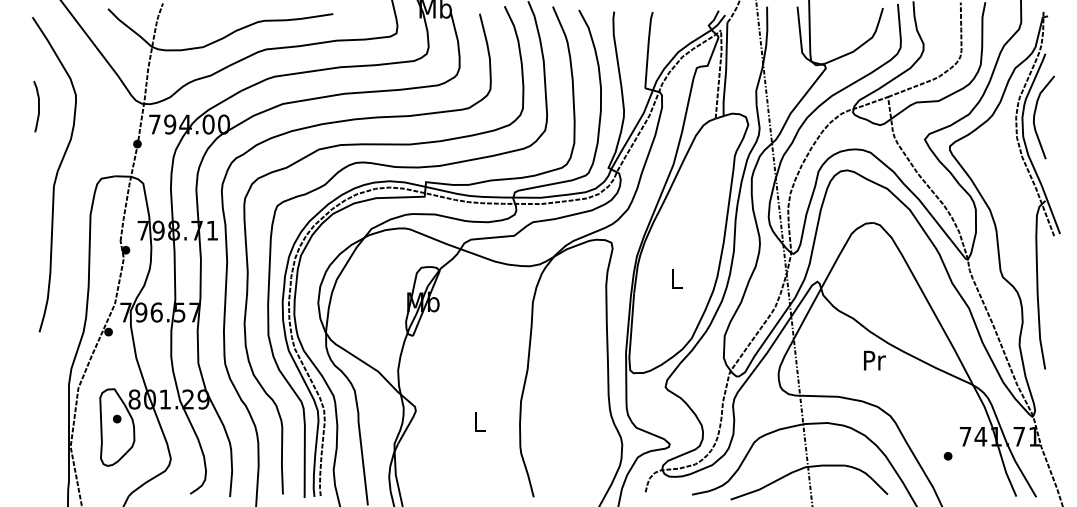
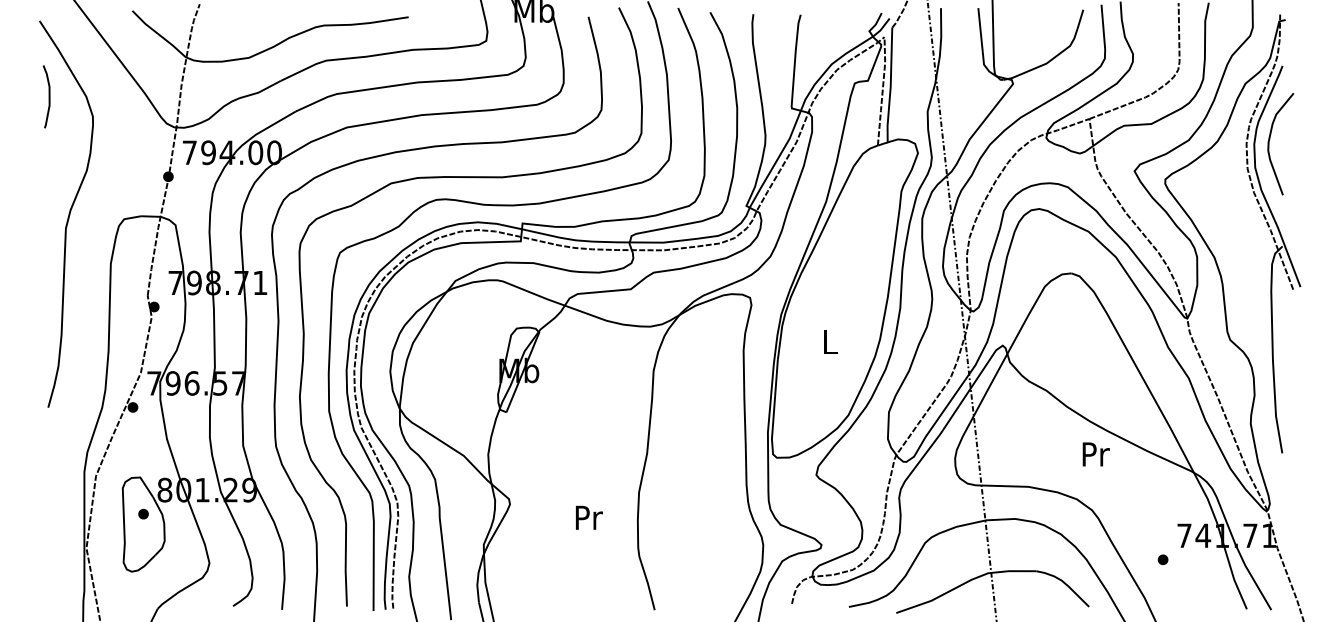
curve: (38, 106) -> (48, 96), moved
text: (874, 360) -> (1095, 454), moved
text: (479, 421) -> (588, 517), L -> Pr

